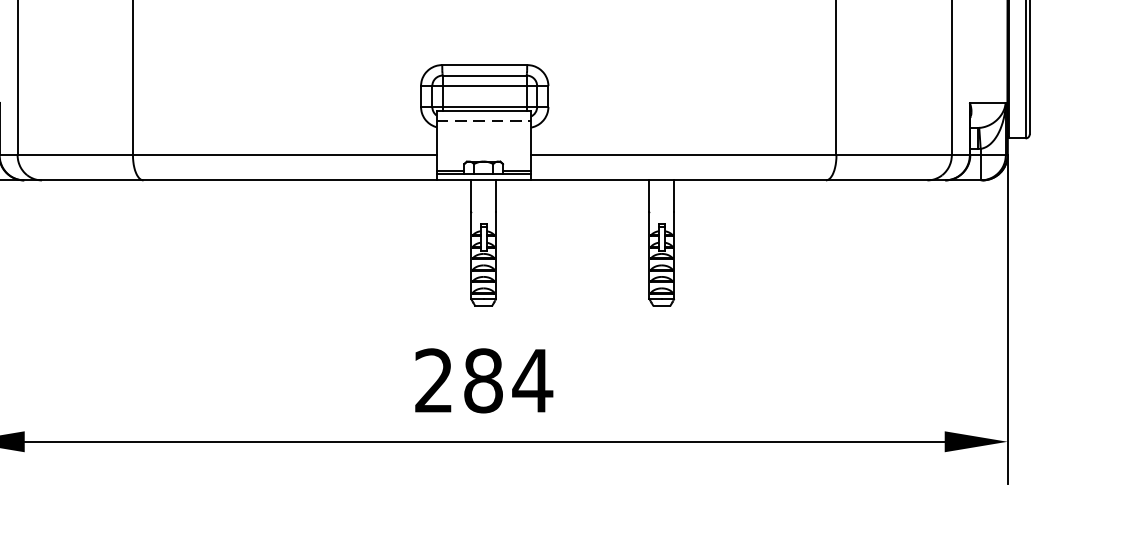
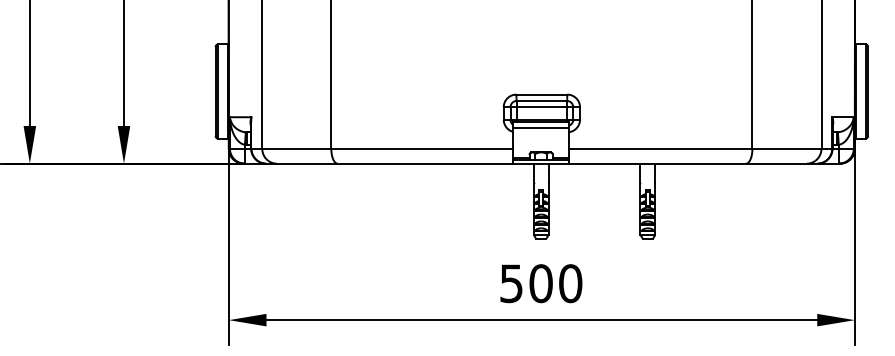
line: (484, 119) -> (541, 127), dashed -> solid
text: (484, 380) -> (541, 283), 284 -> 500

